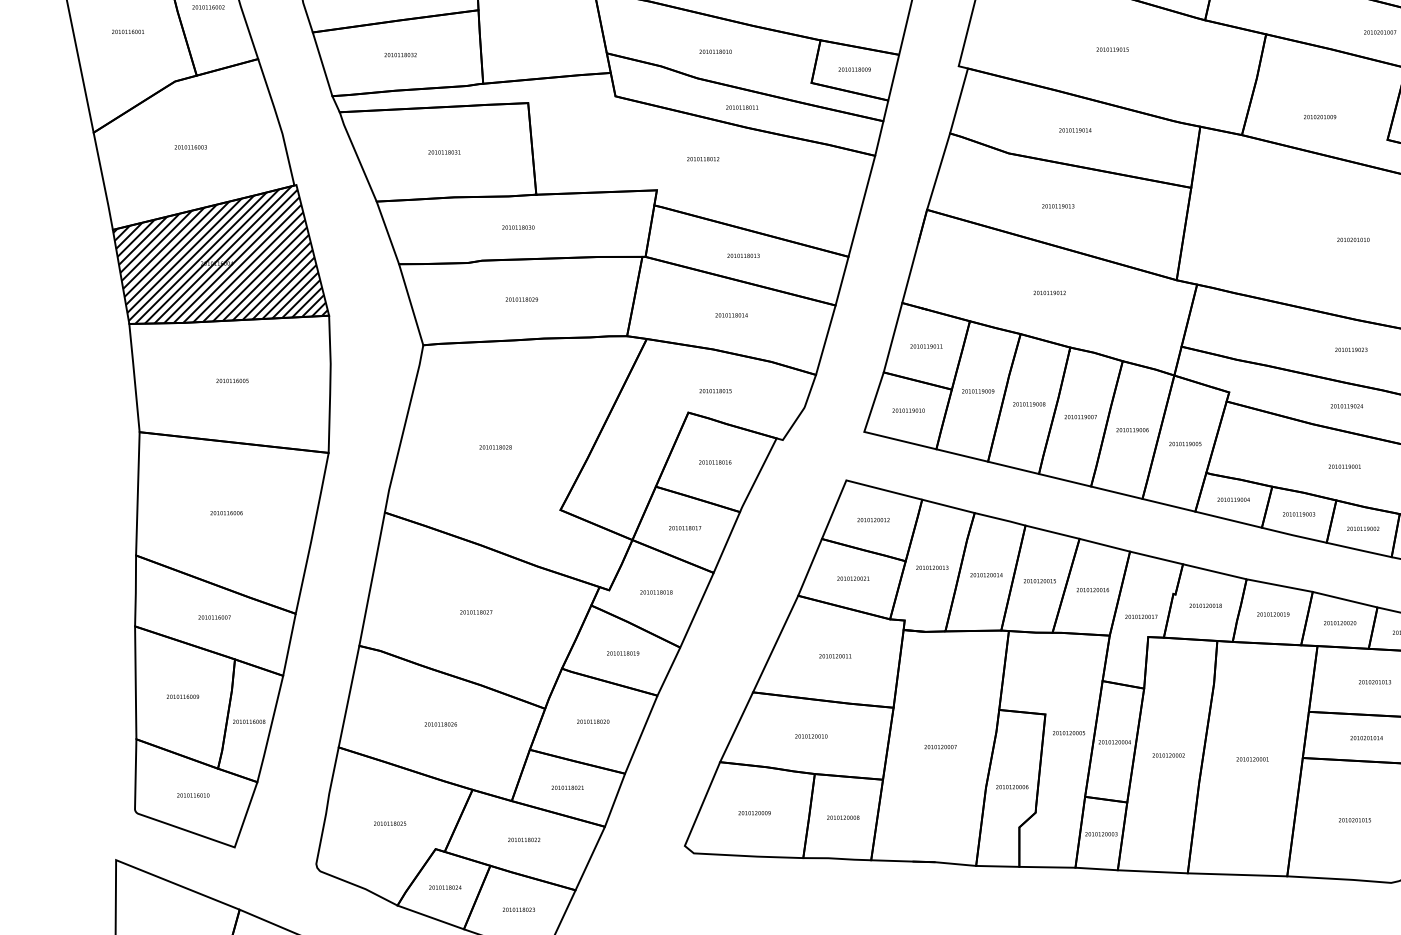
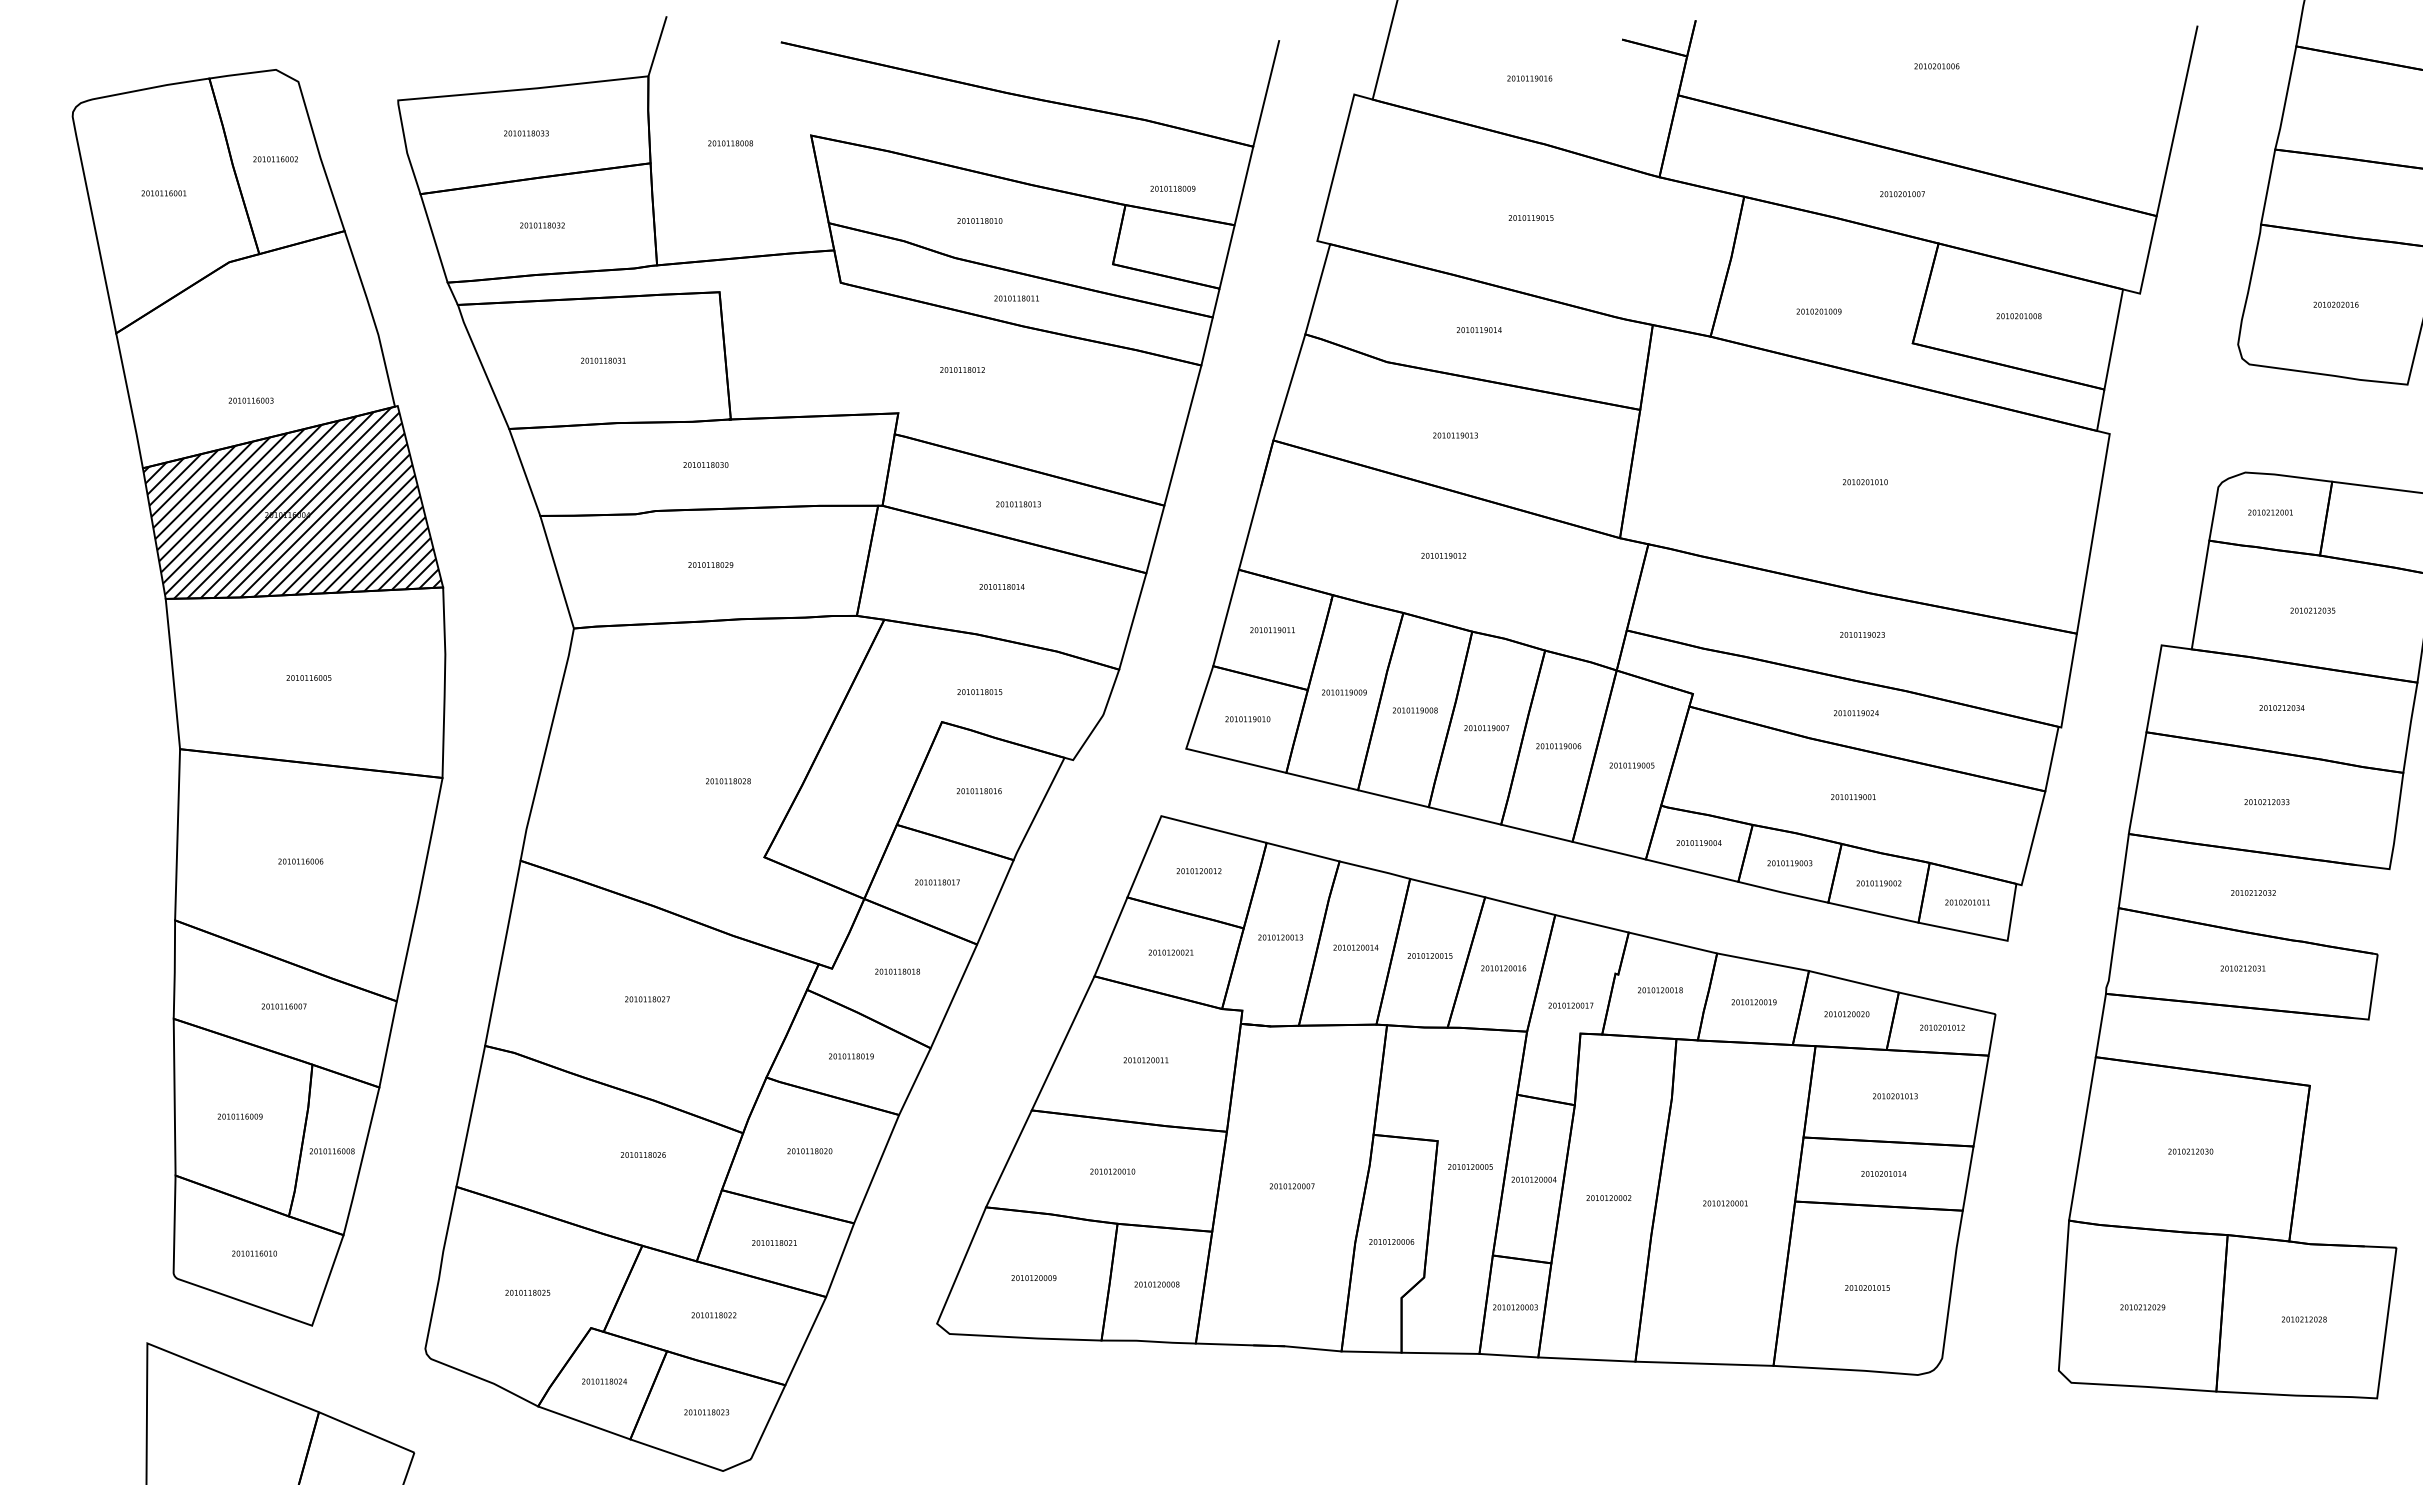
text: (854, 69) -> (1172, 188), moved
text: (190, 147) -> (250, 400), moved
text: (495, 447) -> (728, 781), moved
text: (440, 724) -> (642, 1154), moved

